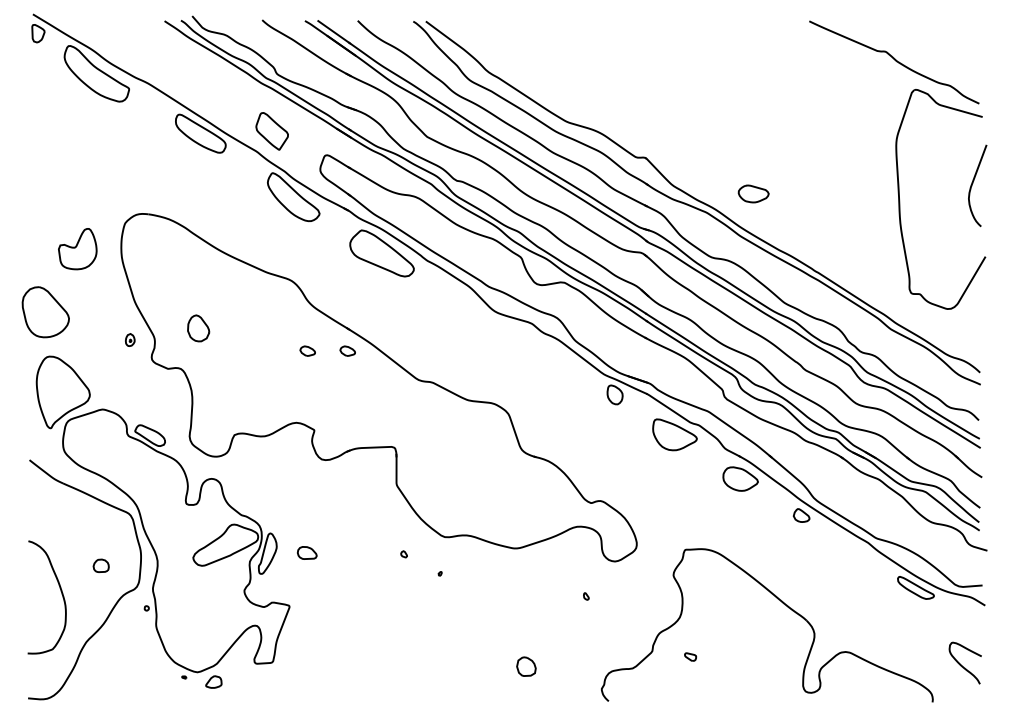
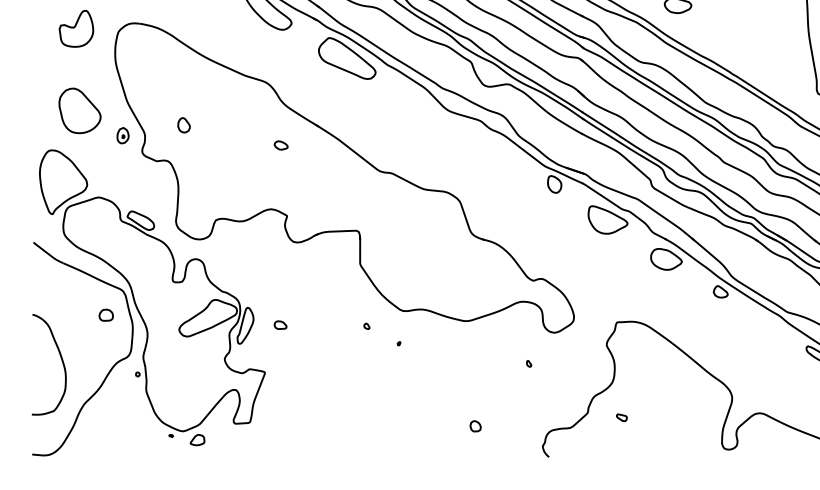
part: (77, 249) -> (76, 29), moved
part: (45, 312) -> (79, 111), moved
part: (198, 328) -> (183, 125), size x0.62
part: (130, 339) -> (123, 135), size x1.43
part: (347, 350) -> (316, 144), removed
part: (306, 552) -> (280, 324), size x0.71
part: (100, 565) -> (105, 314), moved
part: (525, 666) -> (474, 426), size x0.62

